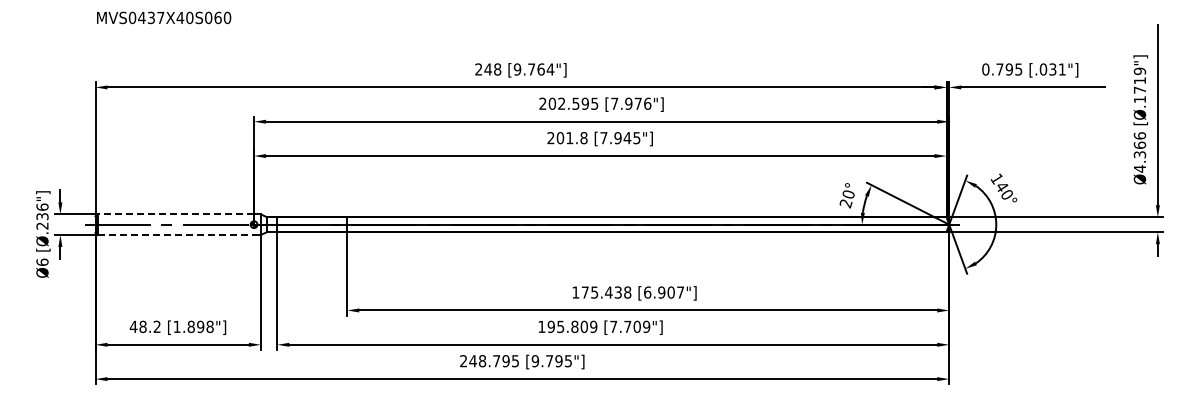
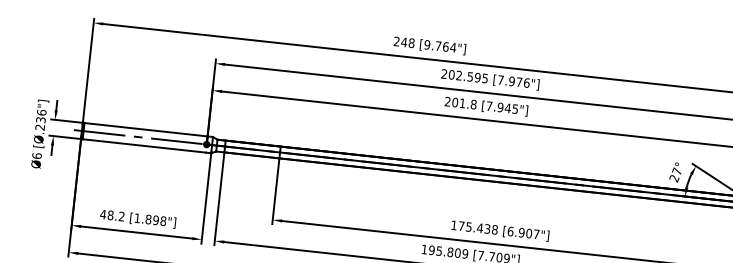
text: (848, 193) -> (677, 170), 20° -> 27°
line: (175, 214) -> (145, 129), dashed -> solid
line: (176, 234) -> (144, 145), dashed -> solid

